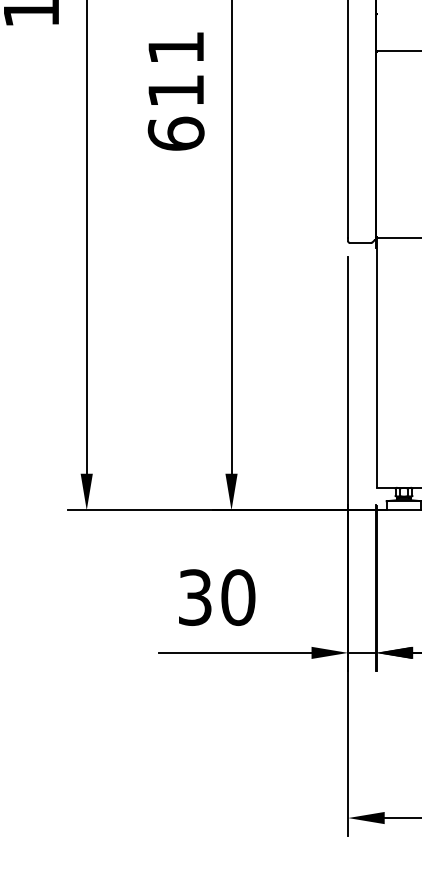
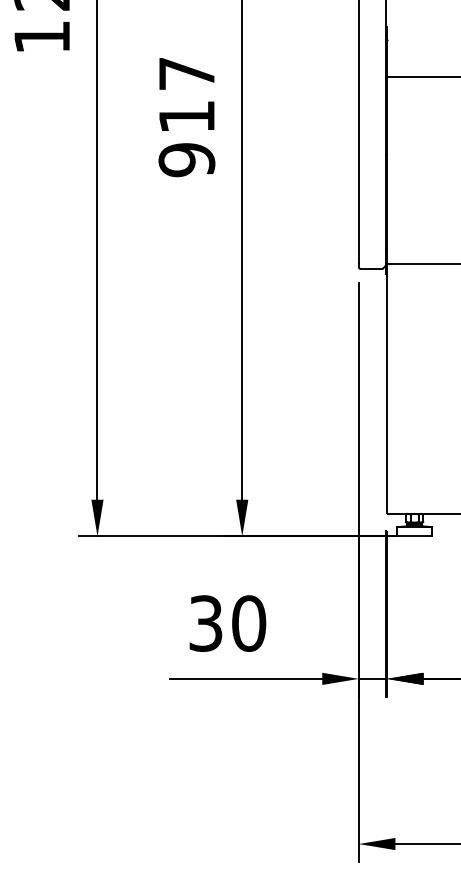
text: (175, 91) -> (186, 117), 611 -> 917

